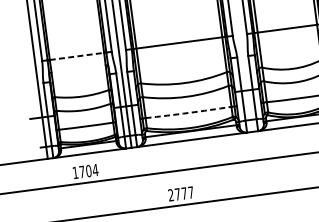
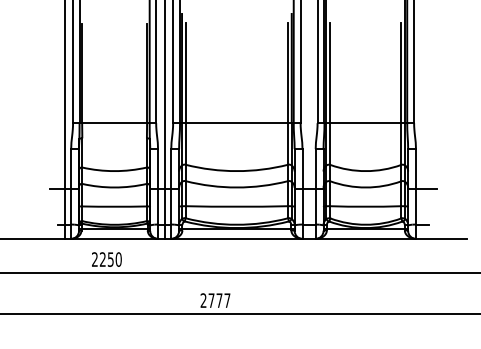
line: (77, 56) -> (115, 123), dashed -> solid
arc: (188, 112) -> (236, 206), dashed -> solid
text: (85, 171) -> (106, 259), 1704 -> 2250

